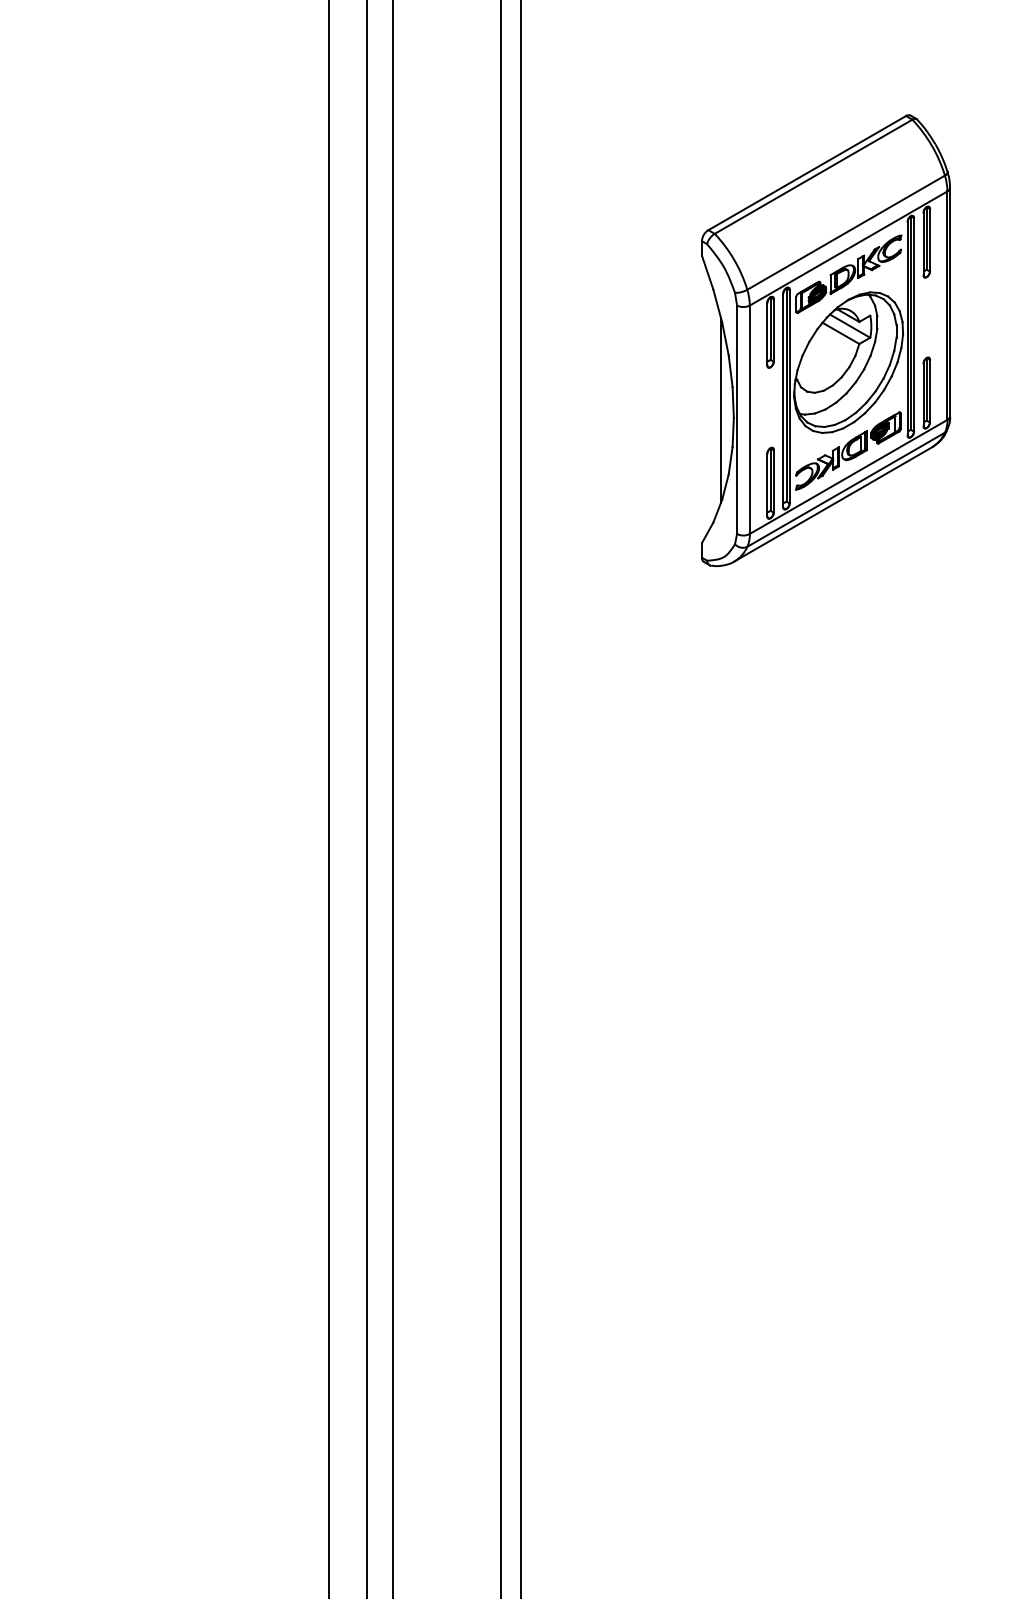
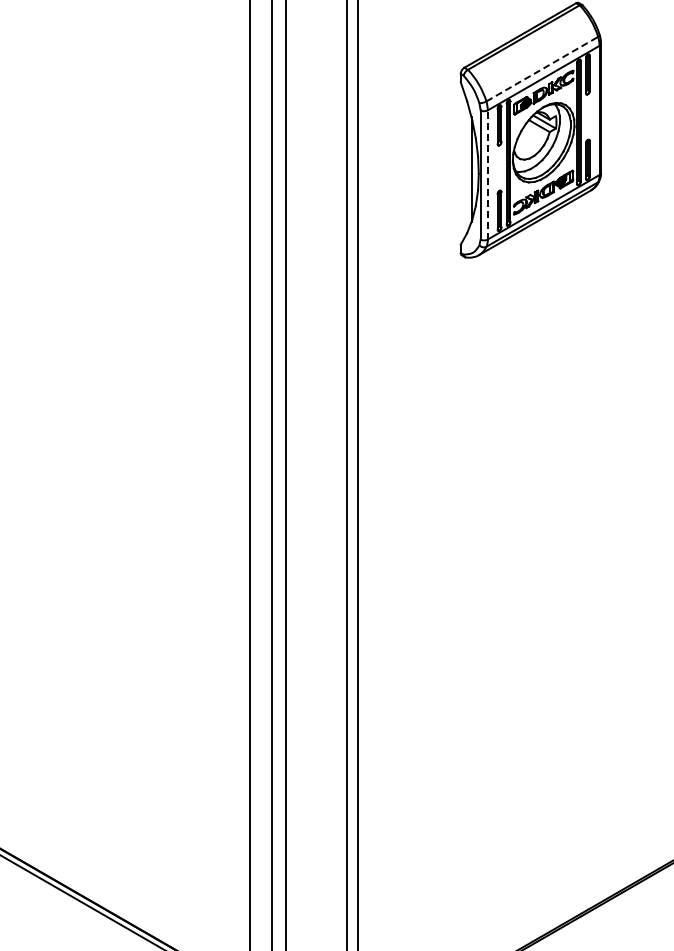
line: (846, 233) -> (542, 69), solid -> dashed
line: (749, 418) -> (487, 174), solid -> dashed

